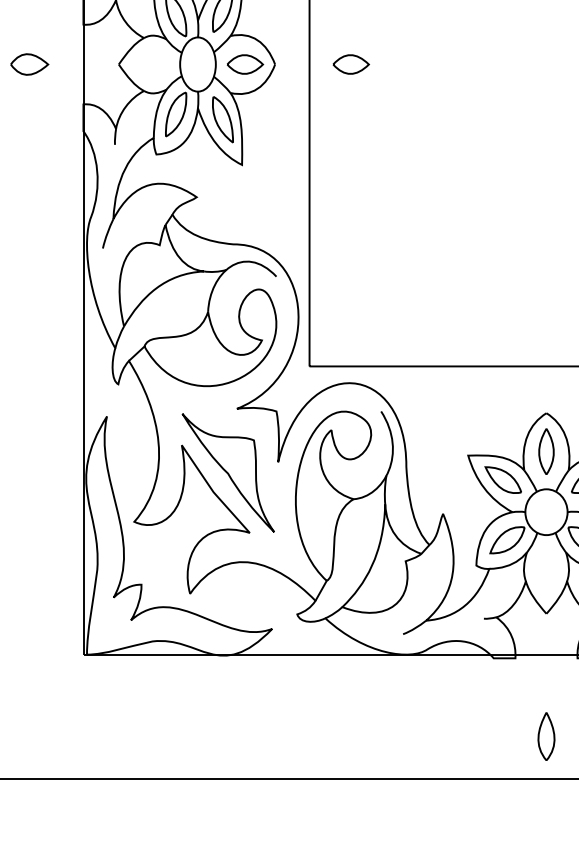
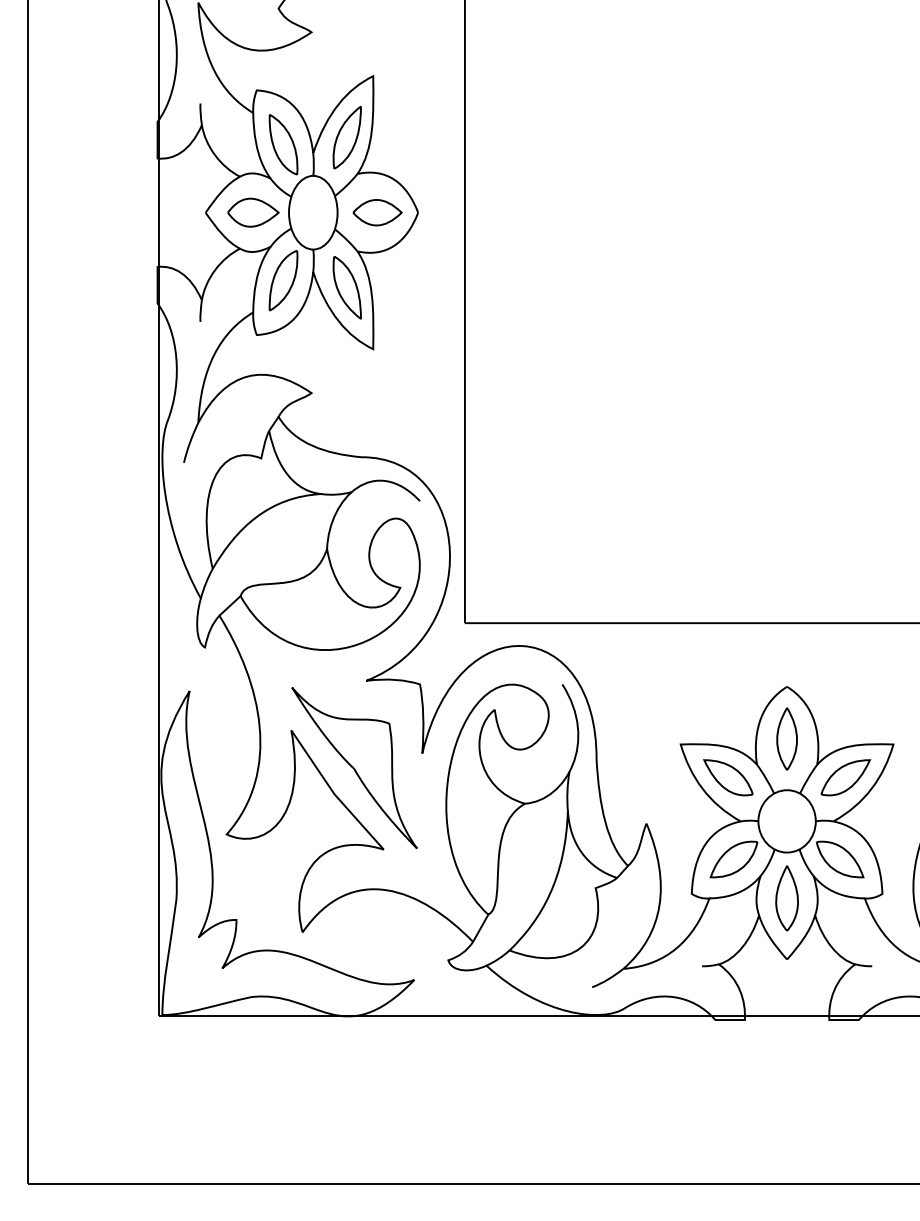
part: (29, 64) -> (253, 212), moved
part: (351, 64) -> (521, 212), removed
part: (546, 736) -> (786, 898), moved

